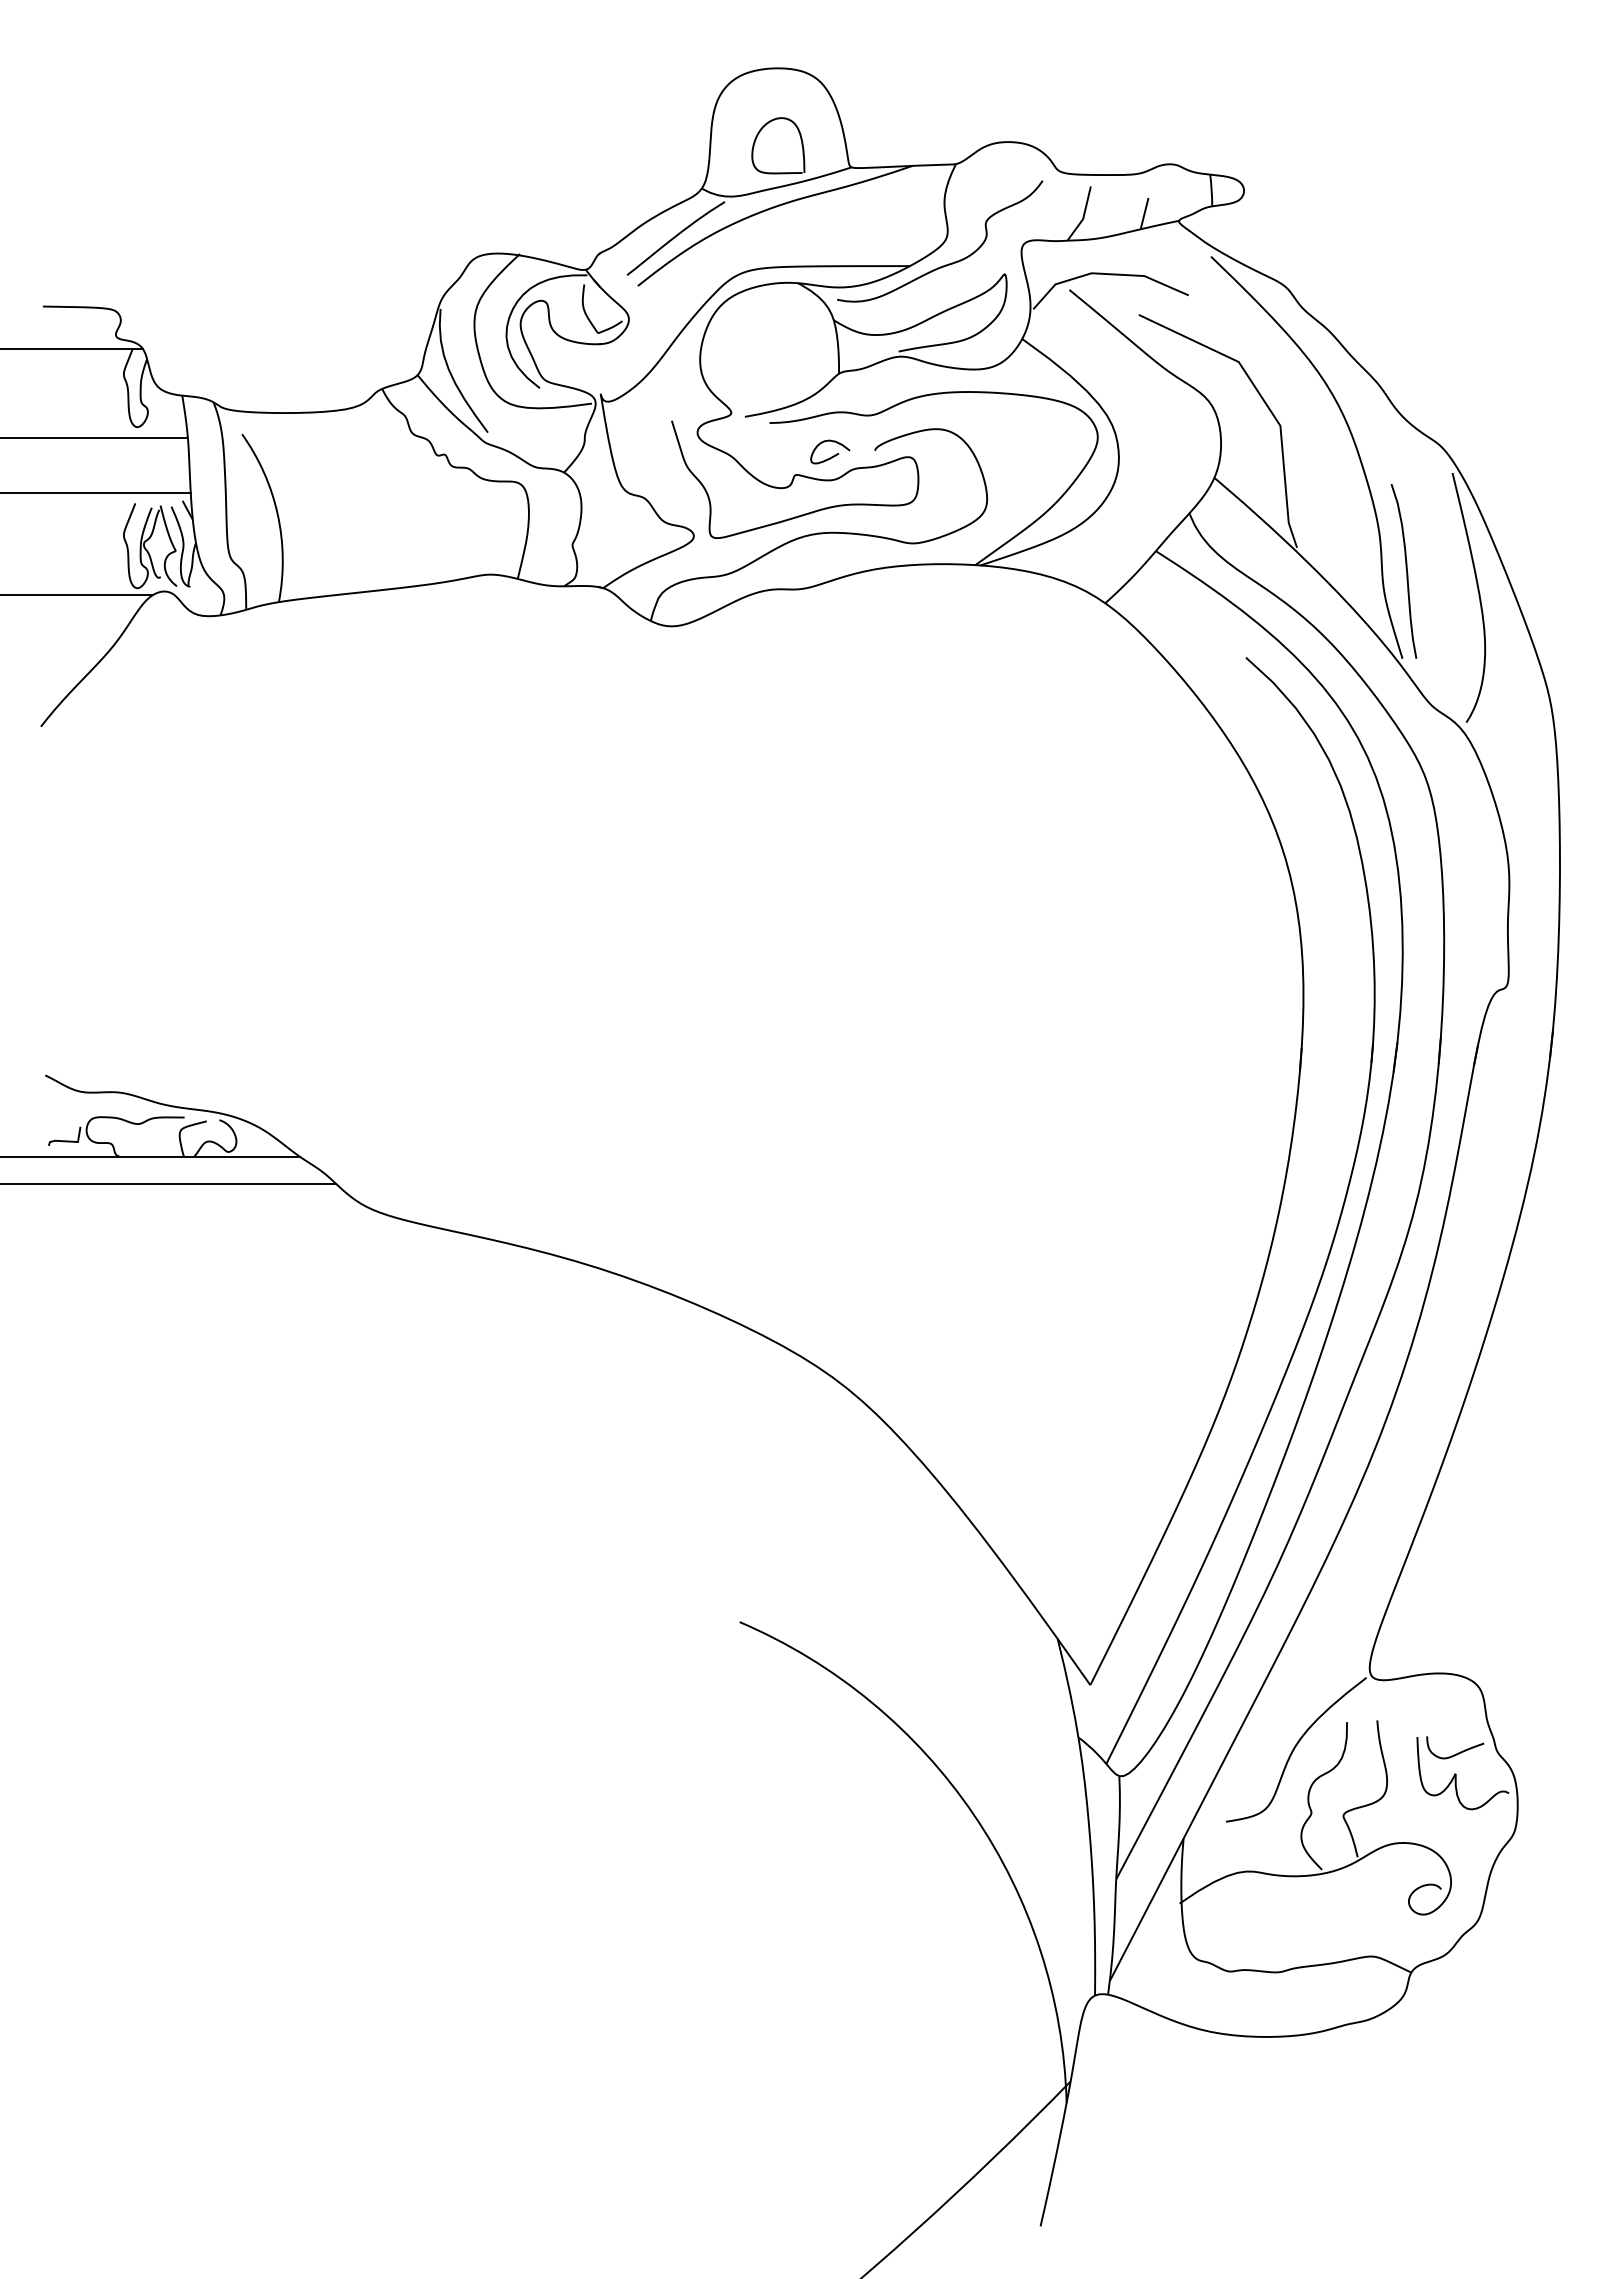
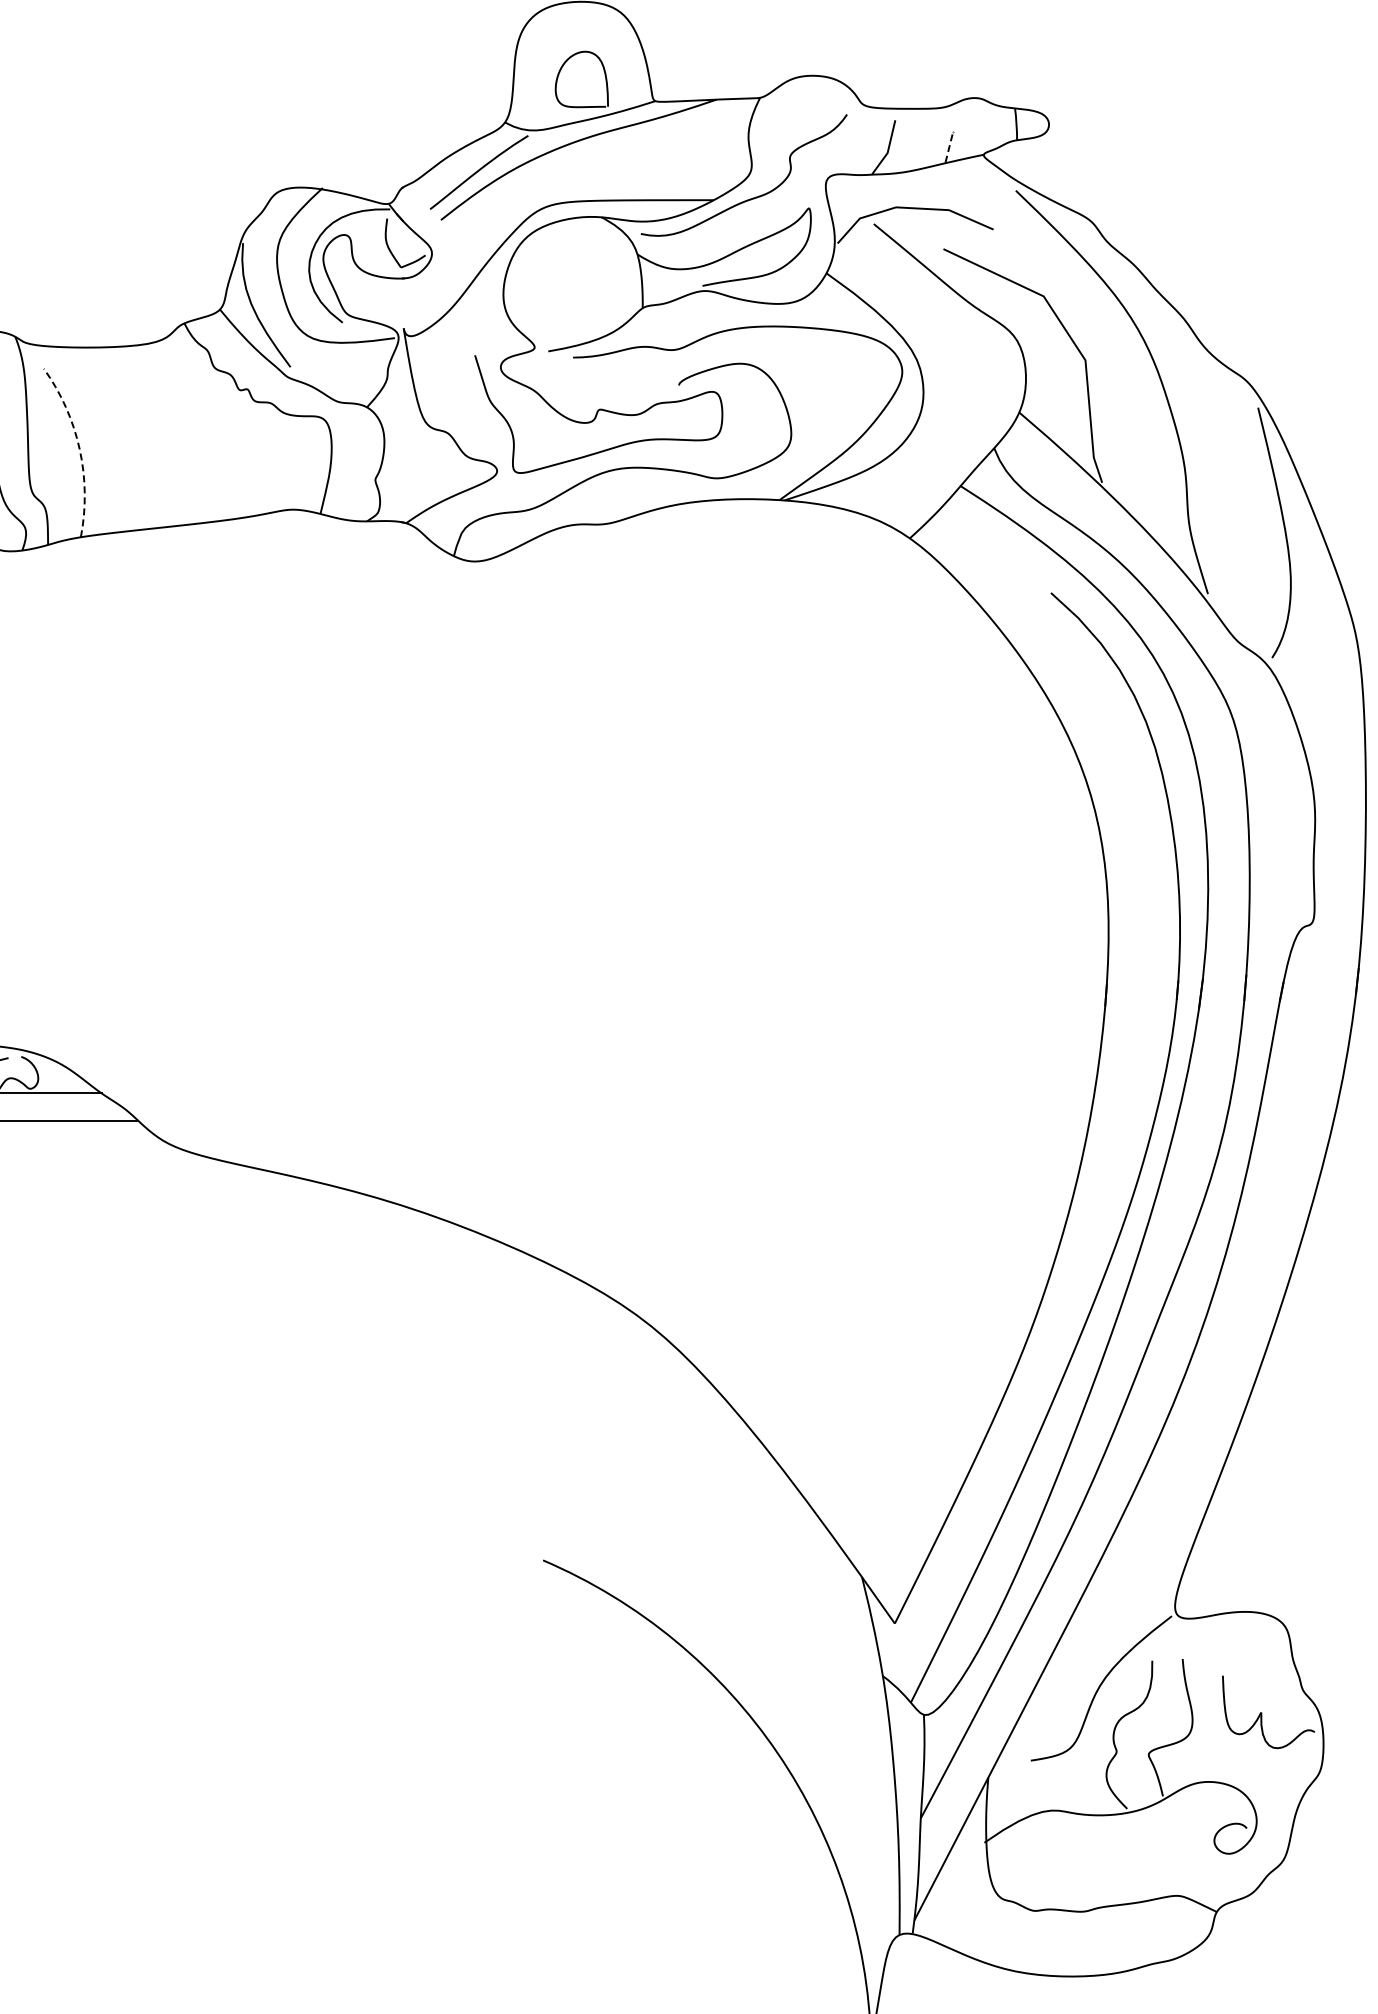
line: (1144, 212) -> (949, 146), solid -> dashed
curve: (833, 455) -> (637, 390), removed
arc: (277, 514) -> (79, 449), solid -> dashed
curve: (1406, 571) -> (1211, 506), removed
curve: (1458, 1752) -> (1264, 1691), removed

